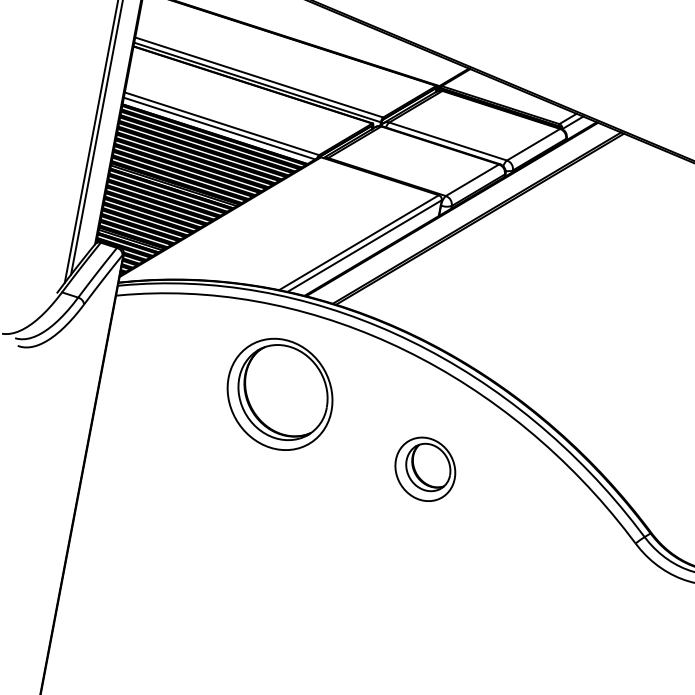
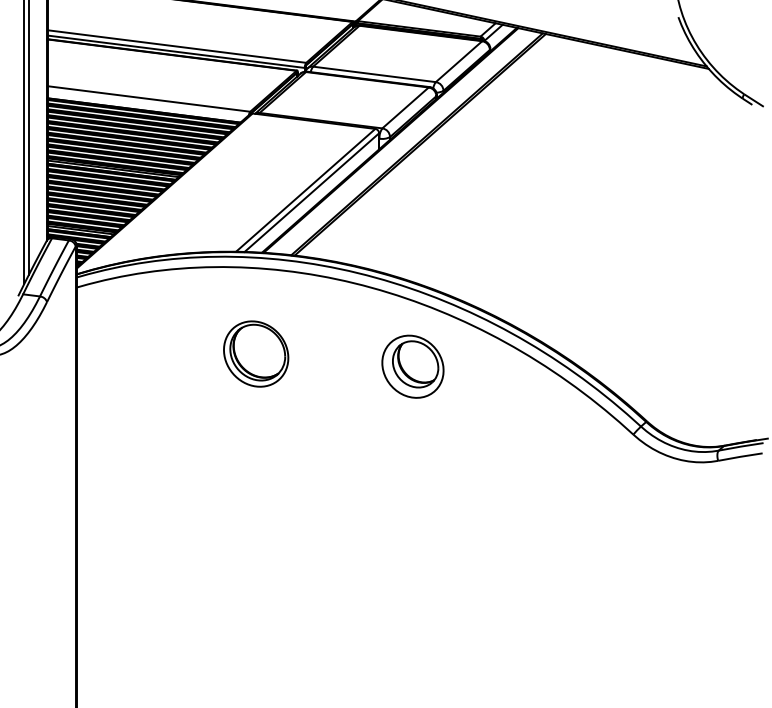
line: (219, 127) -> (147, 103), removed
part: (279, 393) -> (255, 353), size x0.6
part: (424, 469) -> (412, 366), moved

